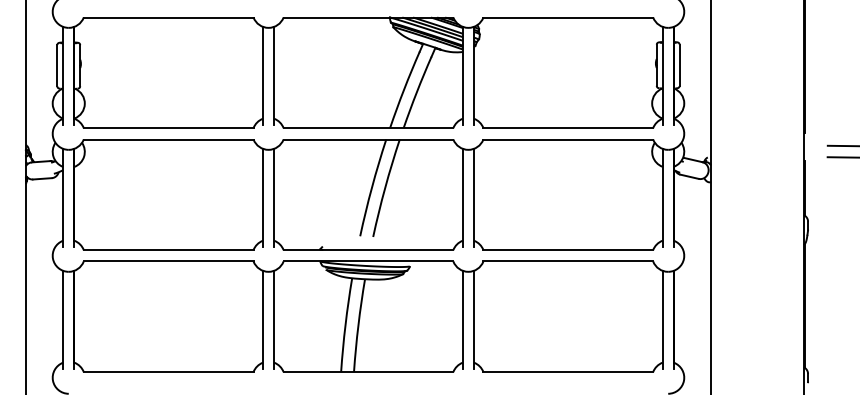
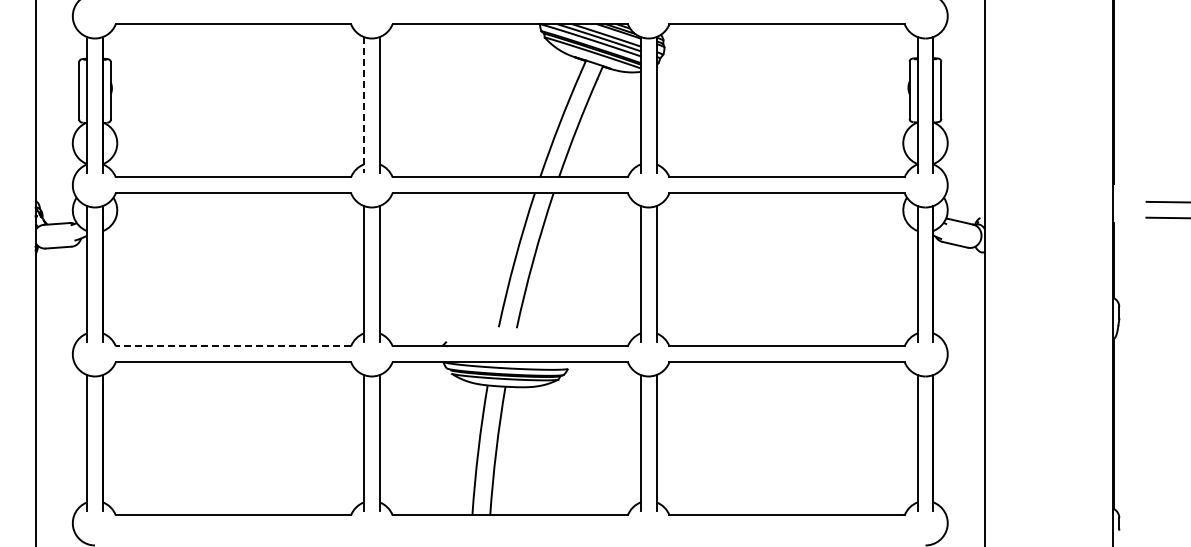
line: (262, 76) -> (363, 105), solid -> dashed
line: (168, 250) -> (233, 346), solid -> dashed

